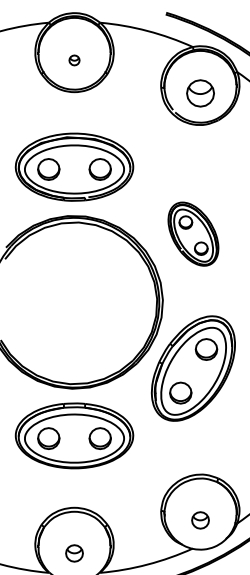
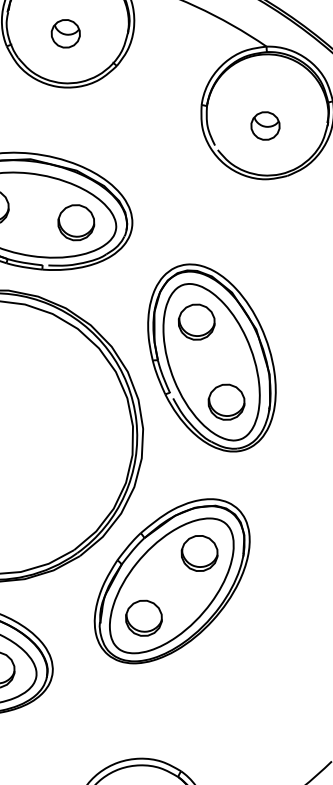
part: (74, 60) -> (65, 33), size x1.67
part: (200, 93) -> (265, 126), size x0.62
part: (193, 233) -> (212, 356), size x1.67

